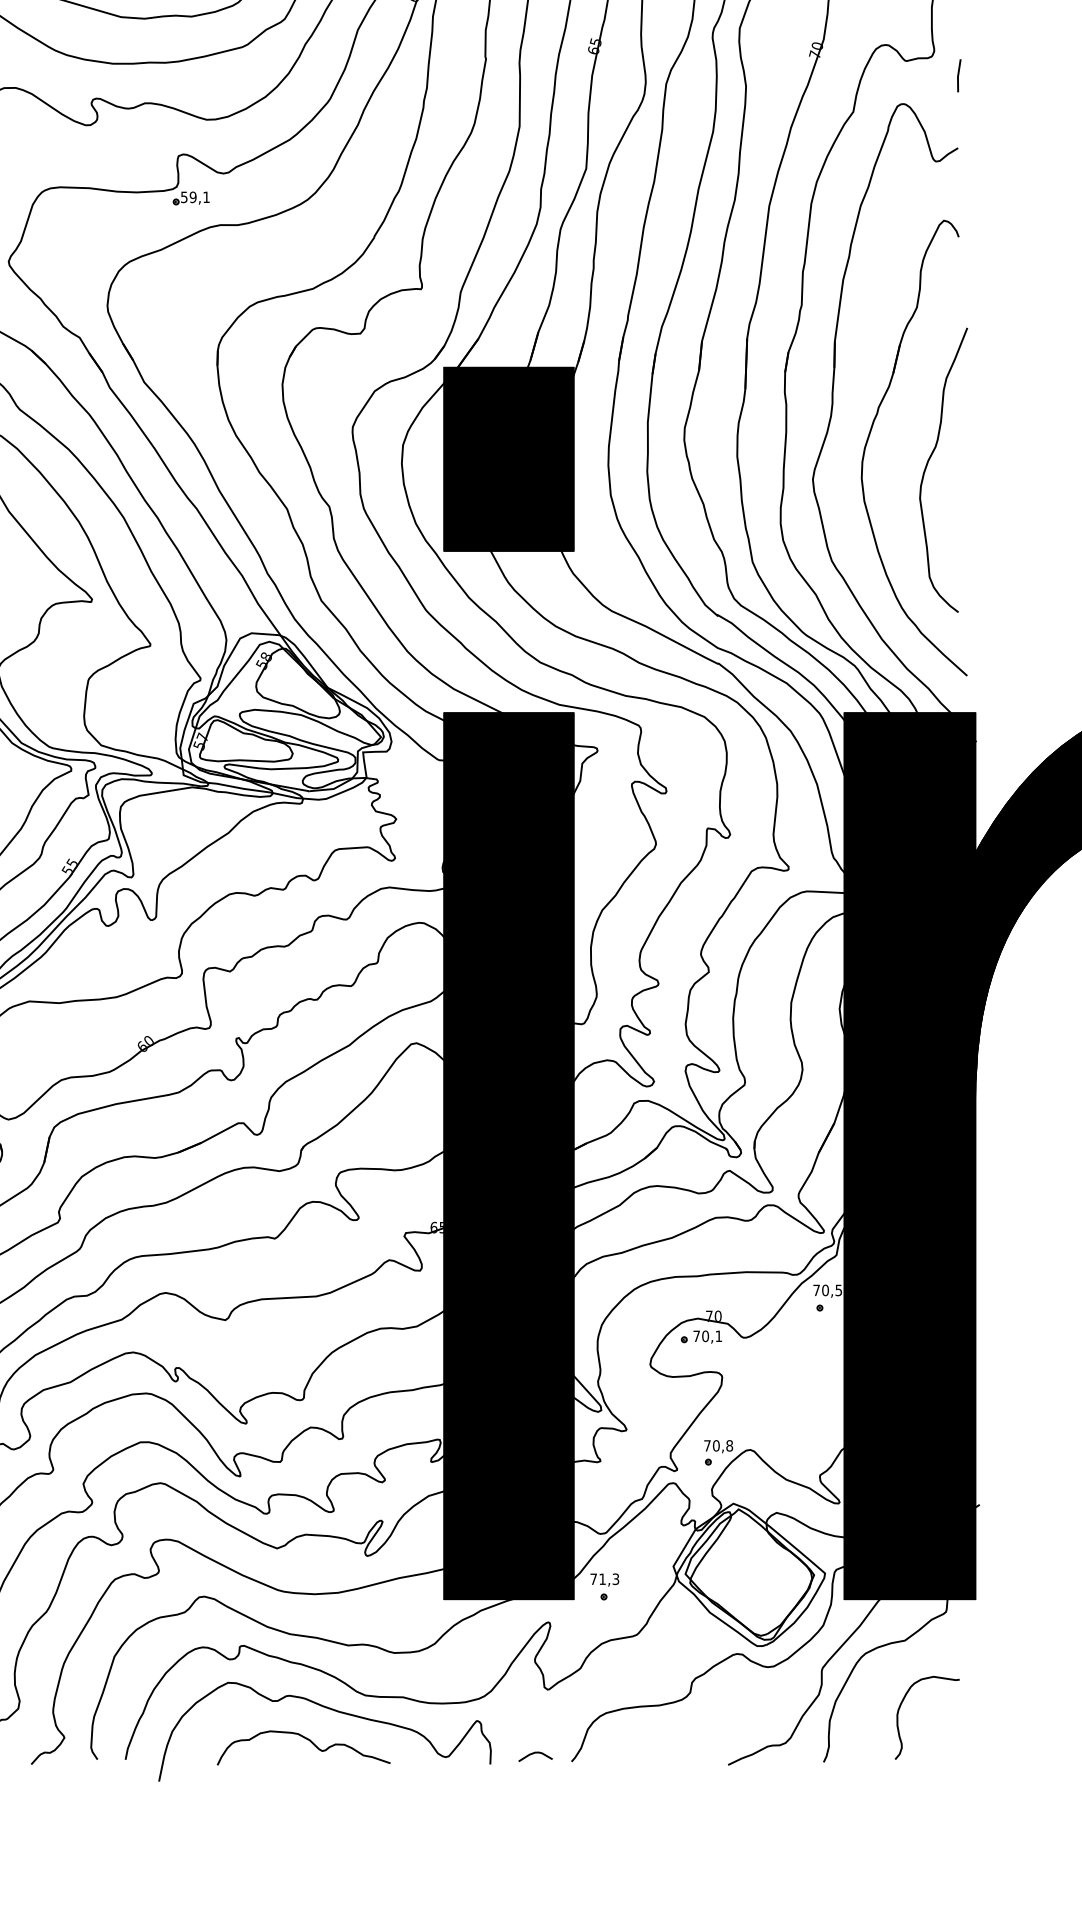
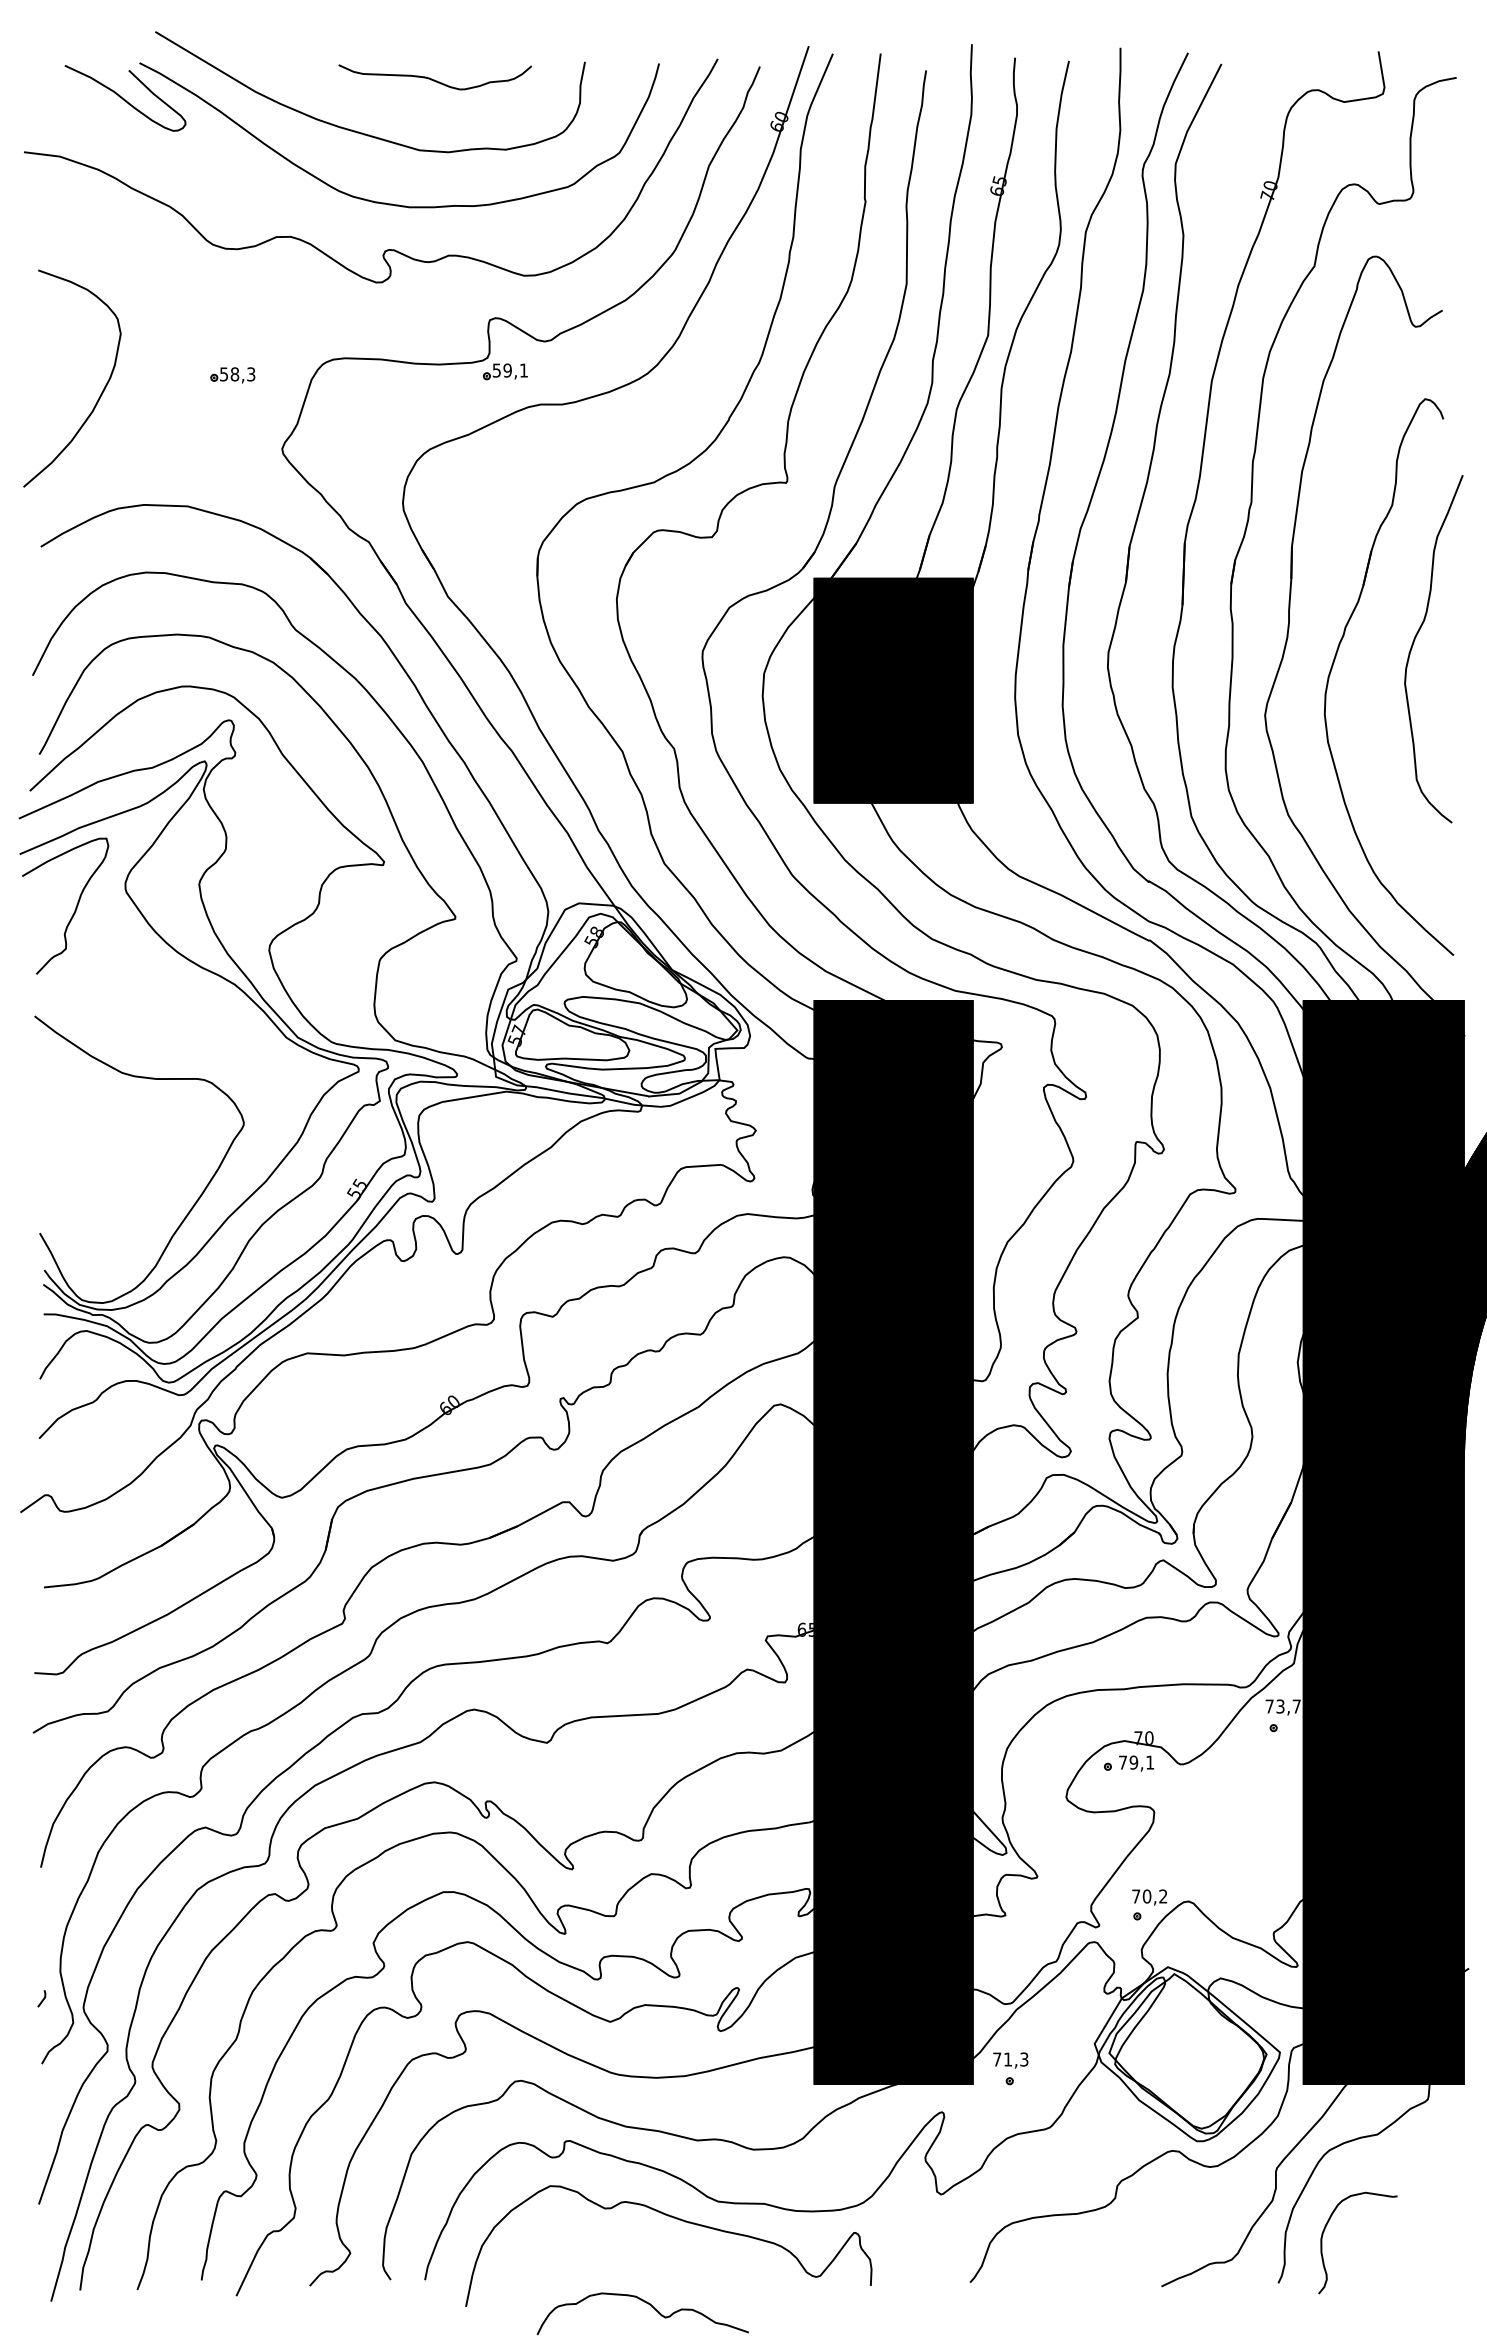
line: (958, 75) -> (1443, 221), removed
curve: (928, 463) -> (1415, 640), moved
text: (832, 1290) -> (1288, 1706), 70,5 -> 73,7
text: (705, 1336) -> (1133, 1762), 70,1 -> 79,1
text: (729, 1445) -> (1163, 1896), 70,8 -> 70,2
curve: (901, 1705) -> (1326, 2227), moved
curve: (309, 1741) -> (649, 2305), moved
curve: (535, 1753) -> (926, 2272), removed

